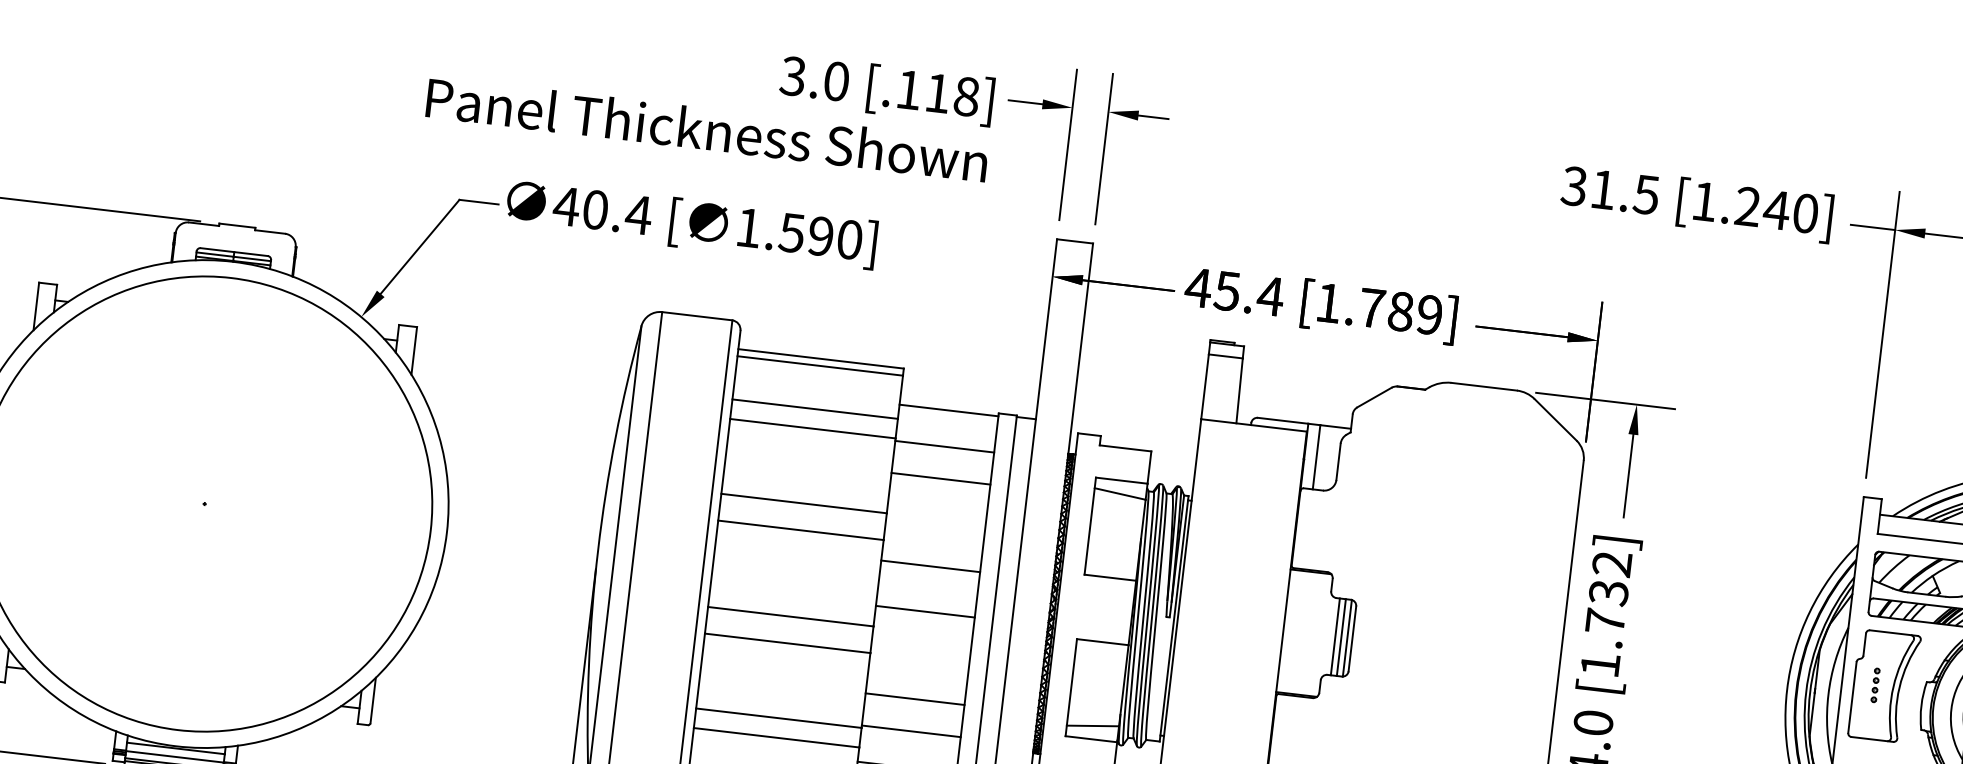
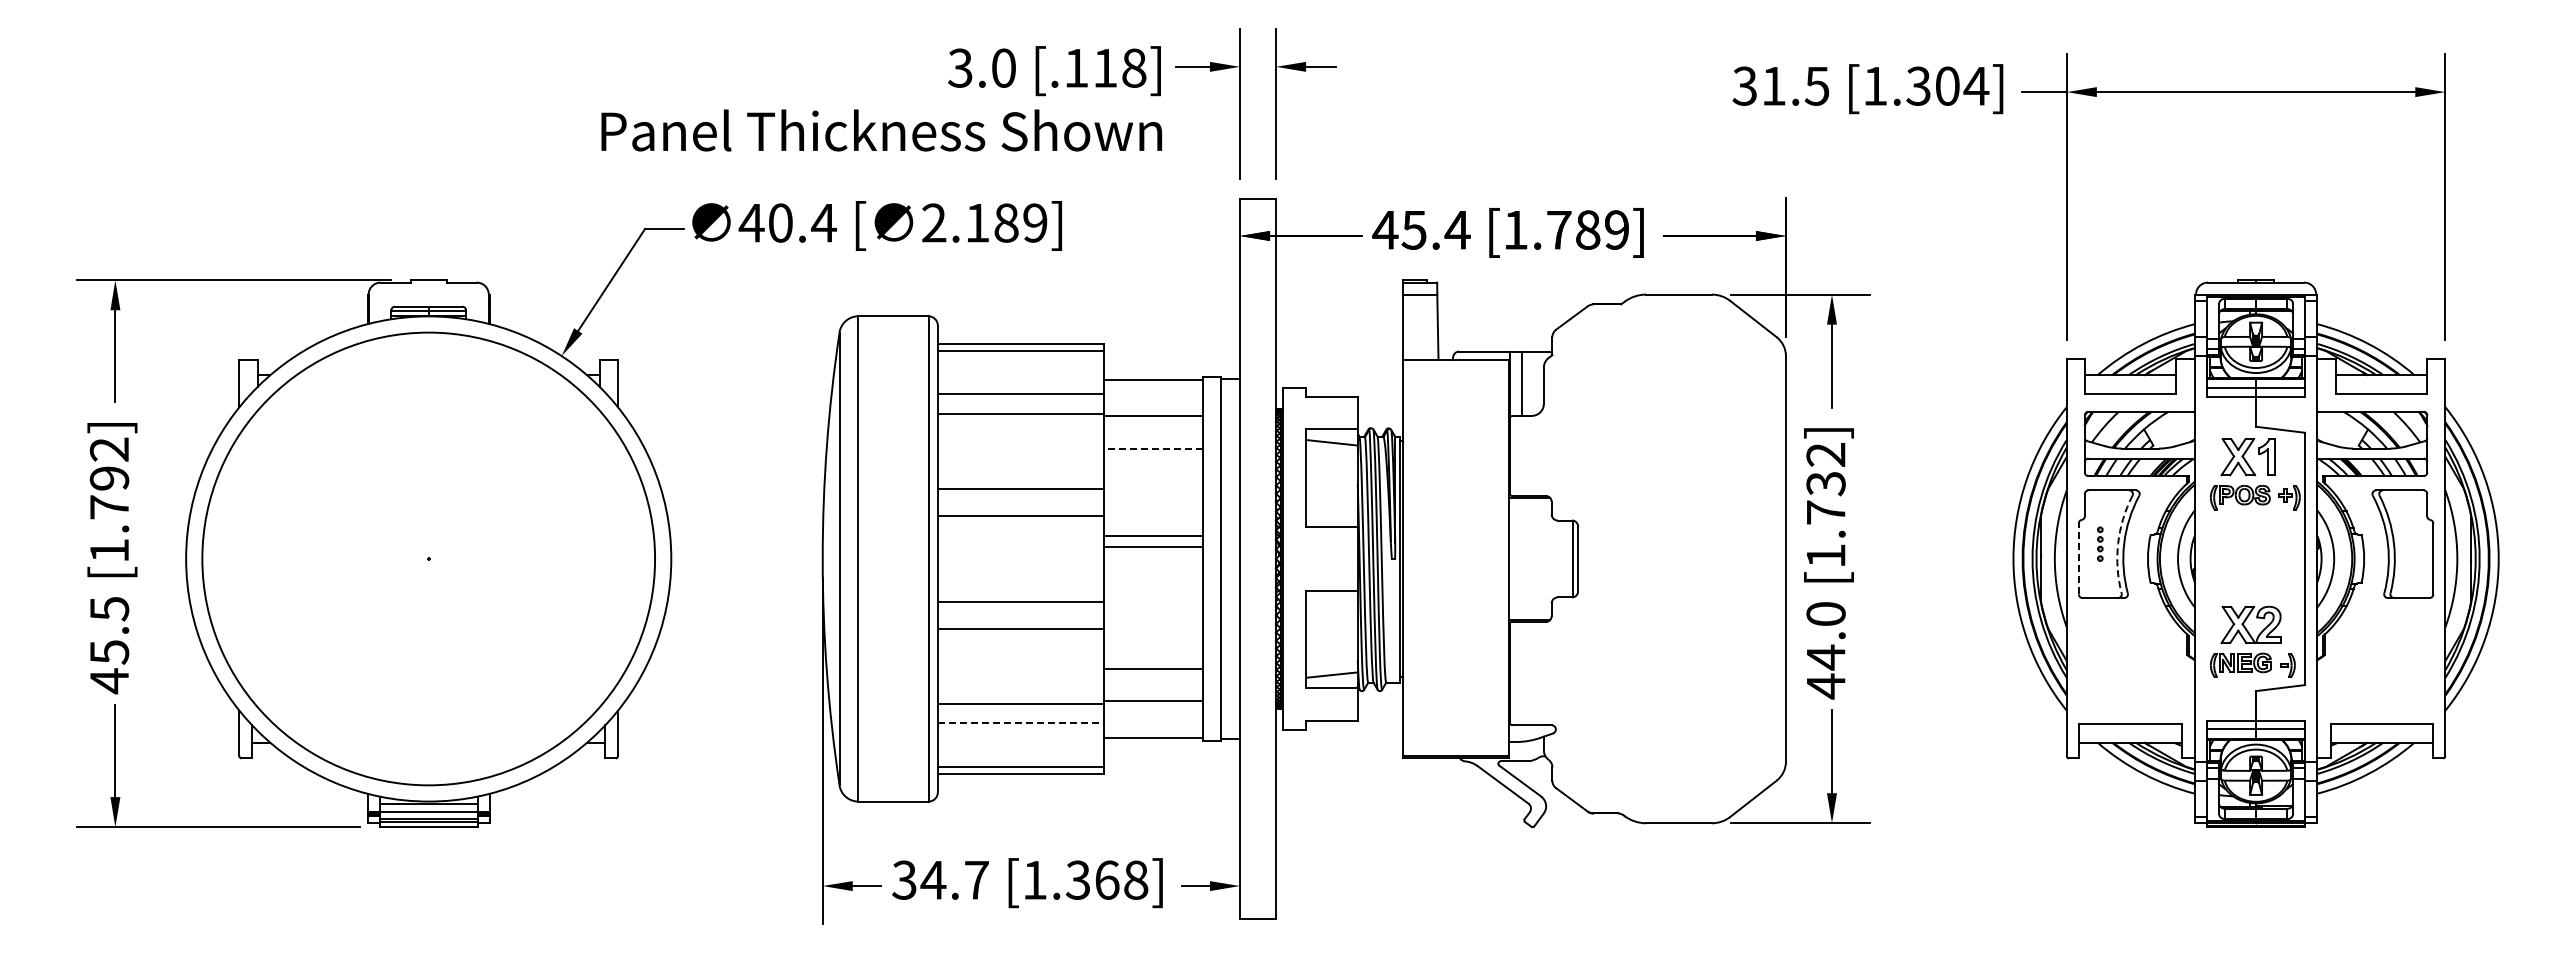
text: (1776, 209) -> (1947, 85), [1.240] -> [1.304]
text: (799, 233) -> (984, 222), 1.590] -> 2.189]
line: (941, 478) -> (1153, 448), solid -> dashed
line: (924, 611) -> (1152, 546), moved
line: (1335, 636) -> (1561, 558), removed
line: (1341, 637) -> (1567, 558), removed
arc: (1893, 686) -> (2118, 543), solid -> dashed
line: (1852, 697) -> (2078, 558), solid -> dashed
line: (776, 737) -> (1020, 723), solid -> dashed

